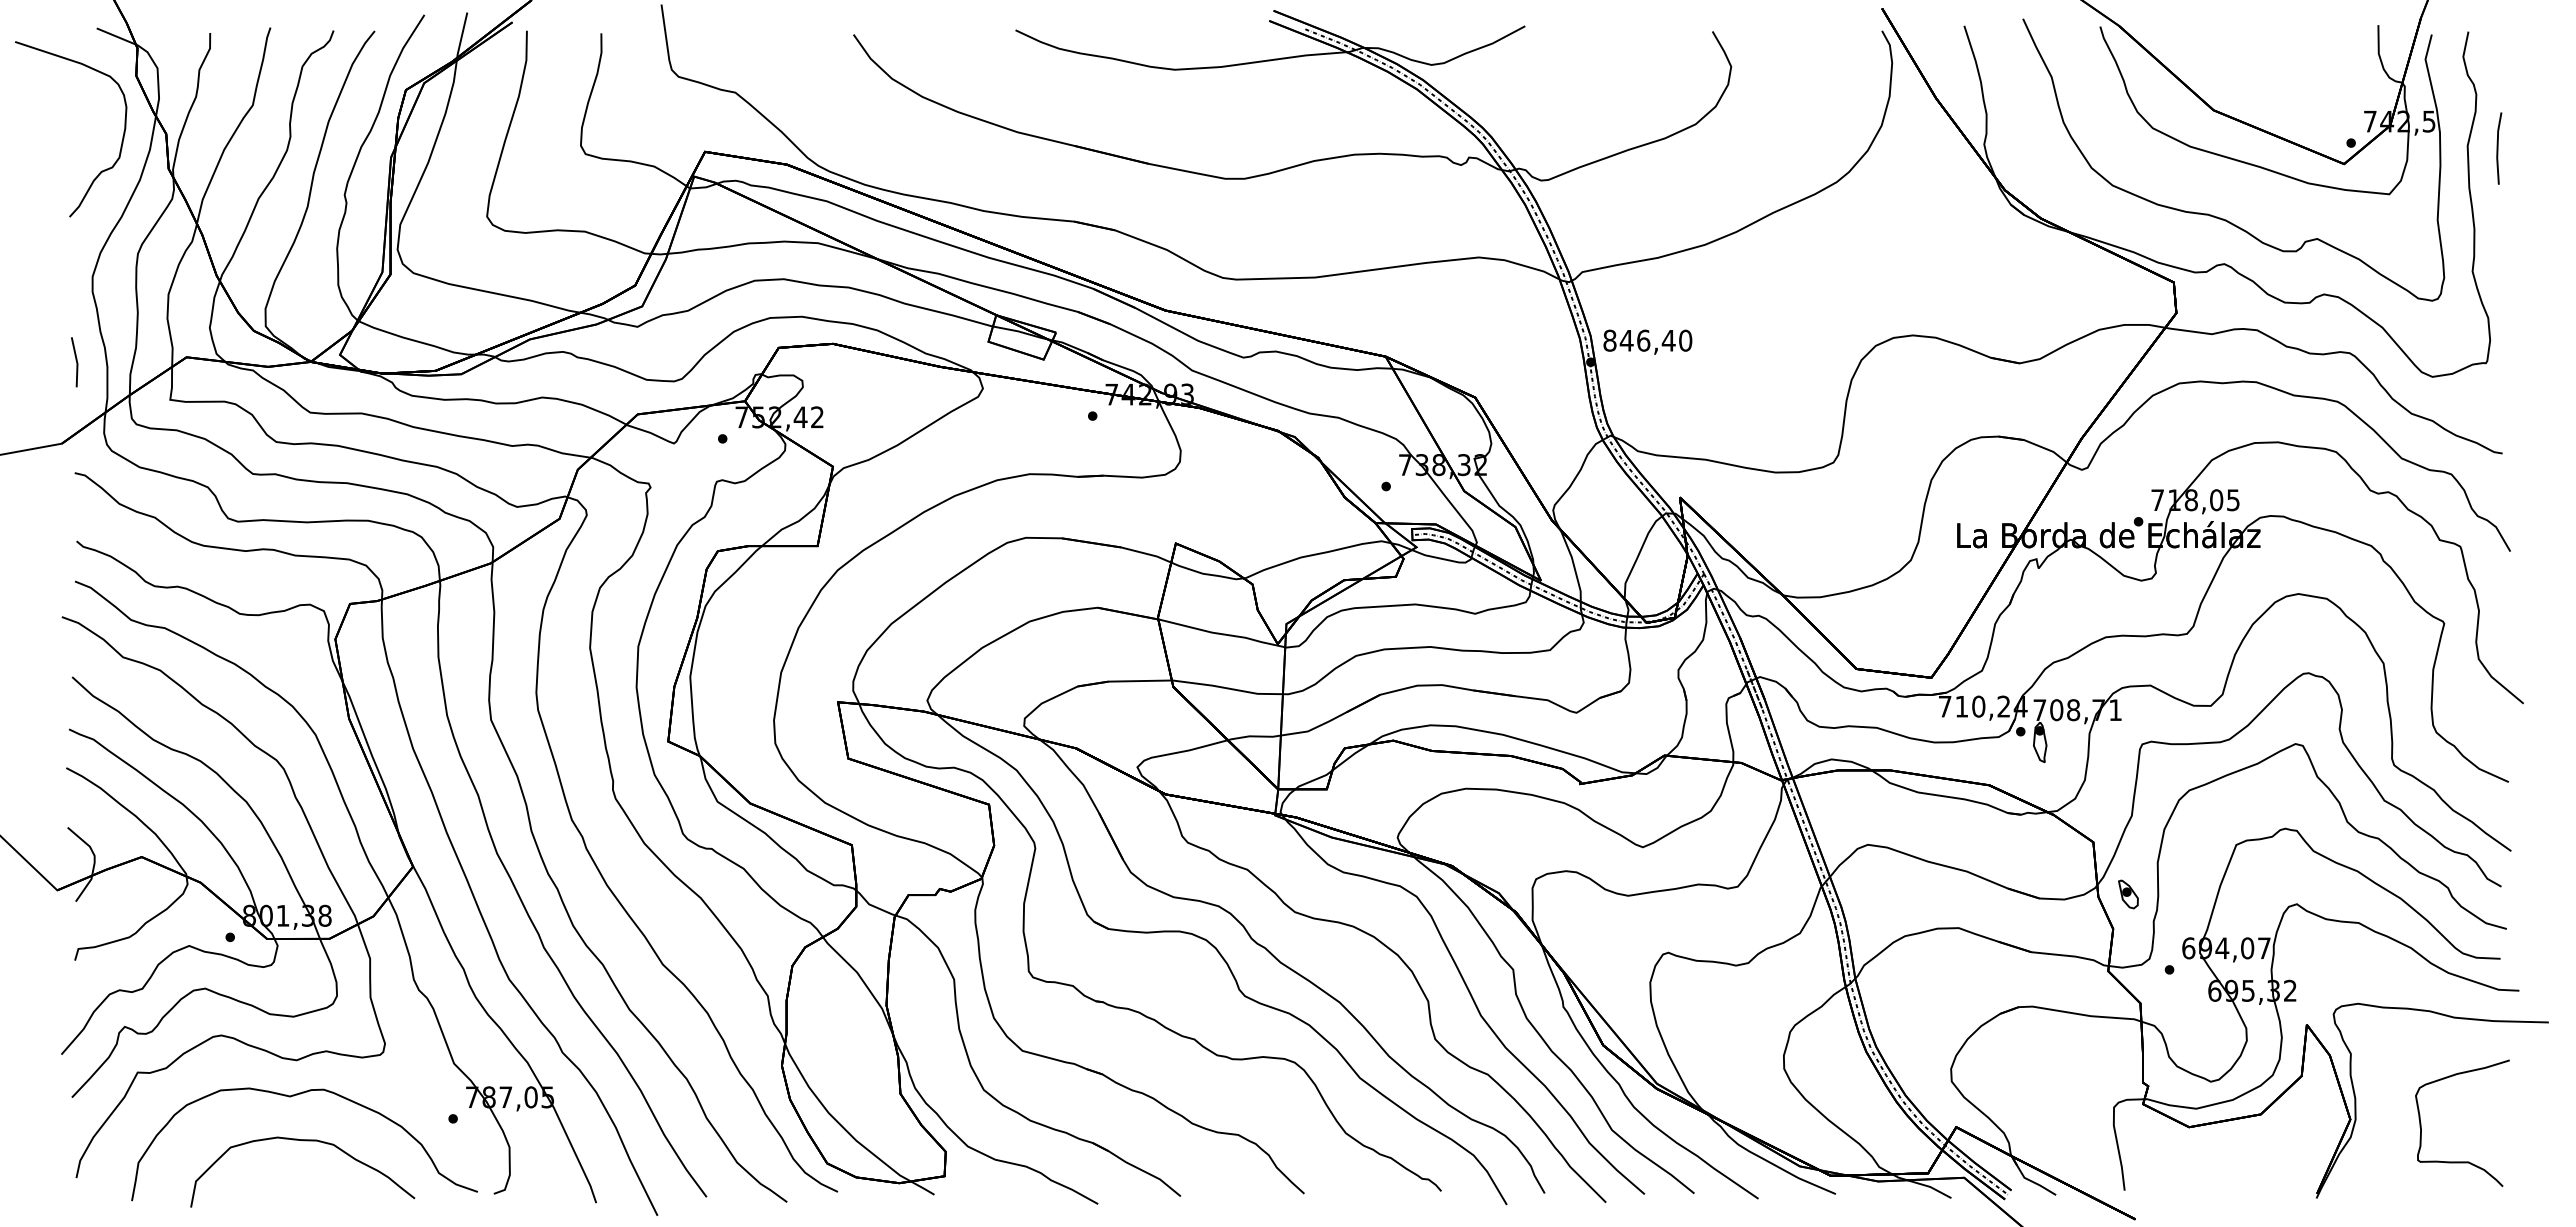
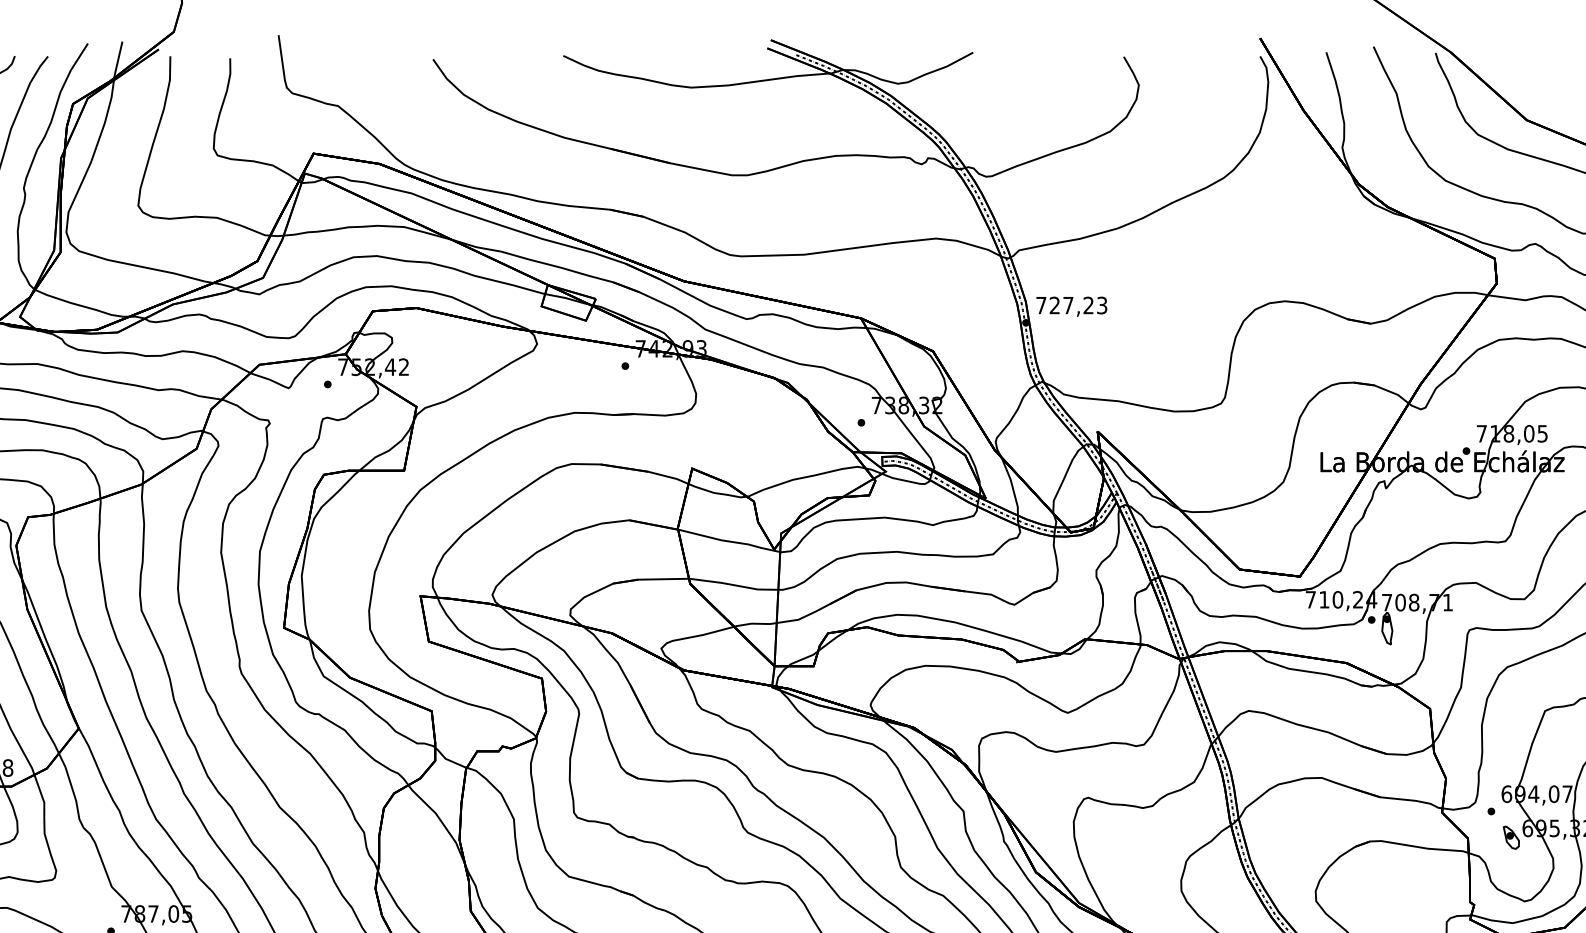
text: (1647, 340) -> (1071, 305), 846,40 -> 727,23
part: (2128, 894) -> (1511, 837), moved

